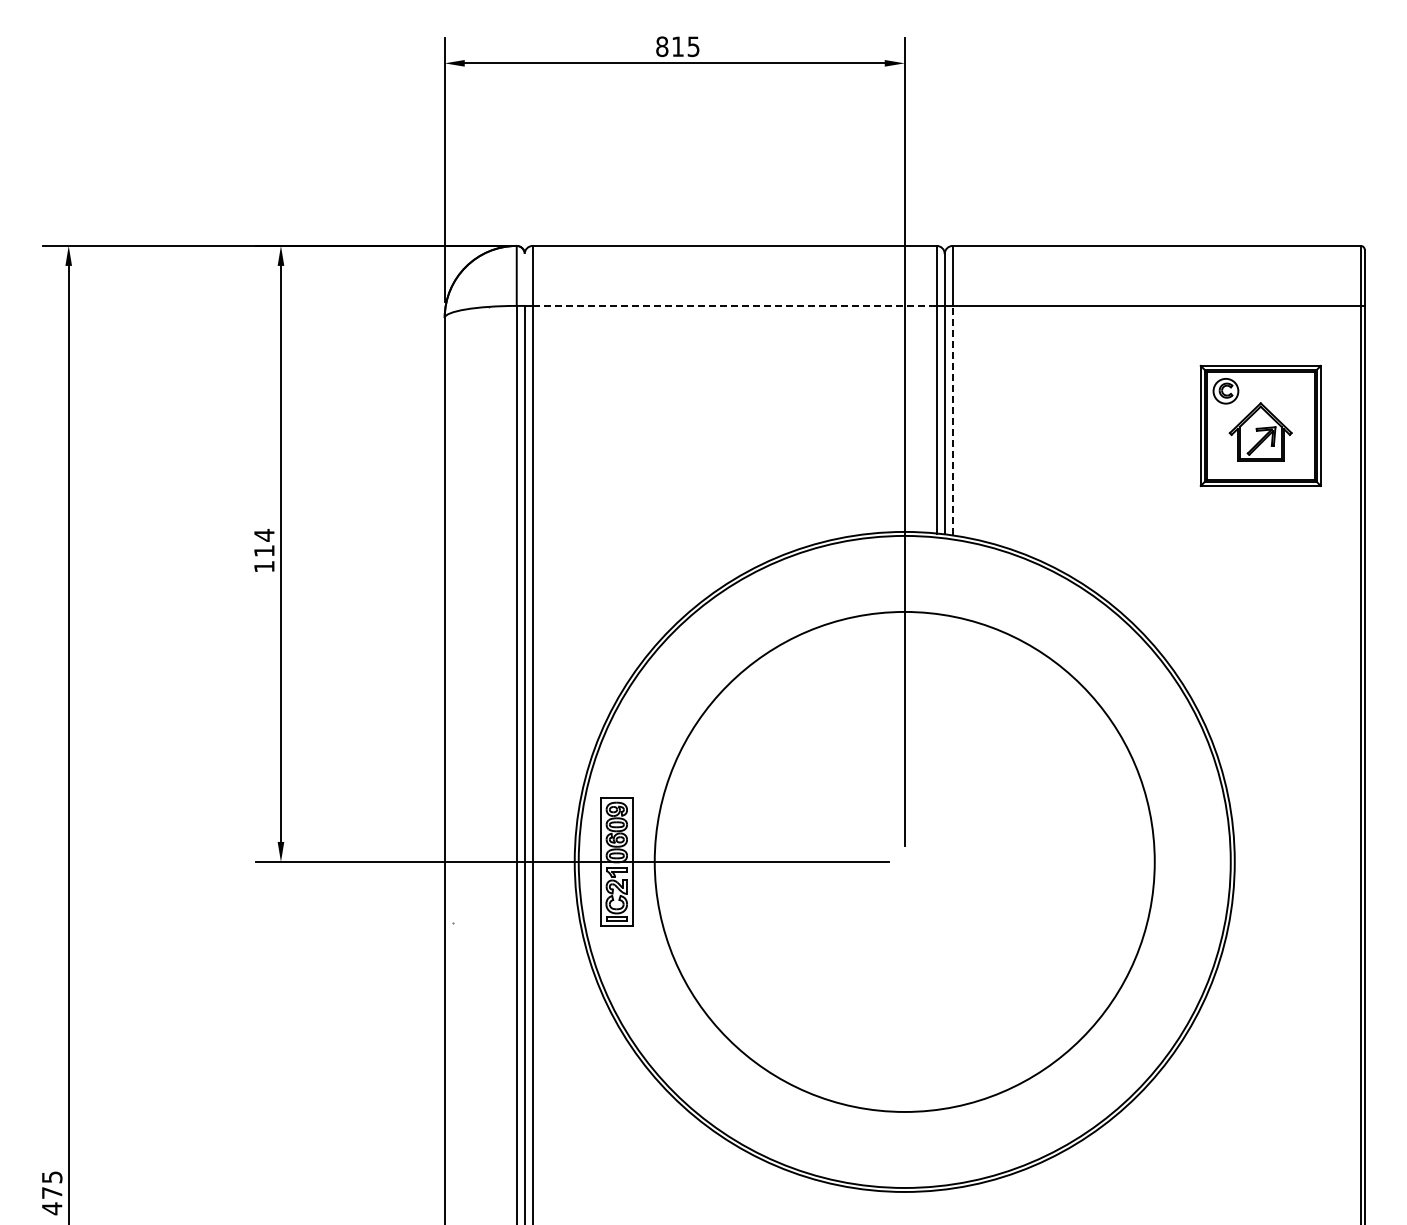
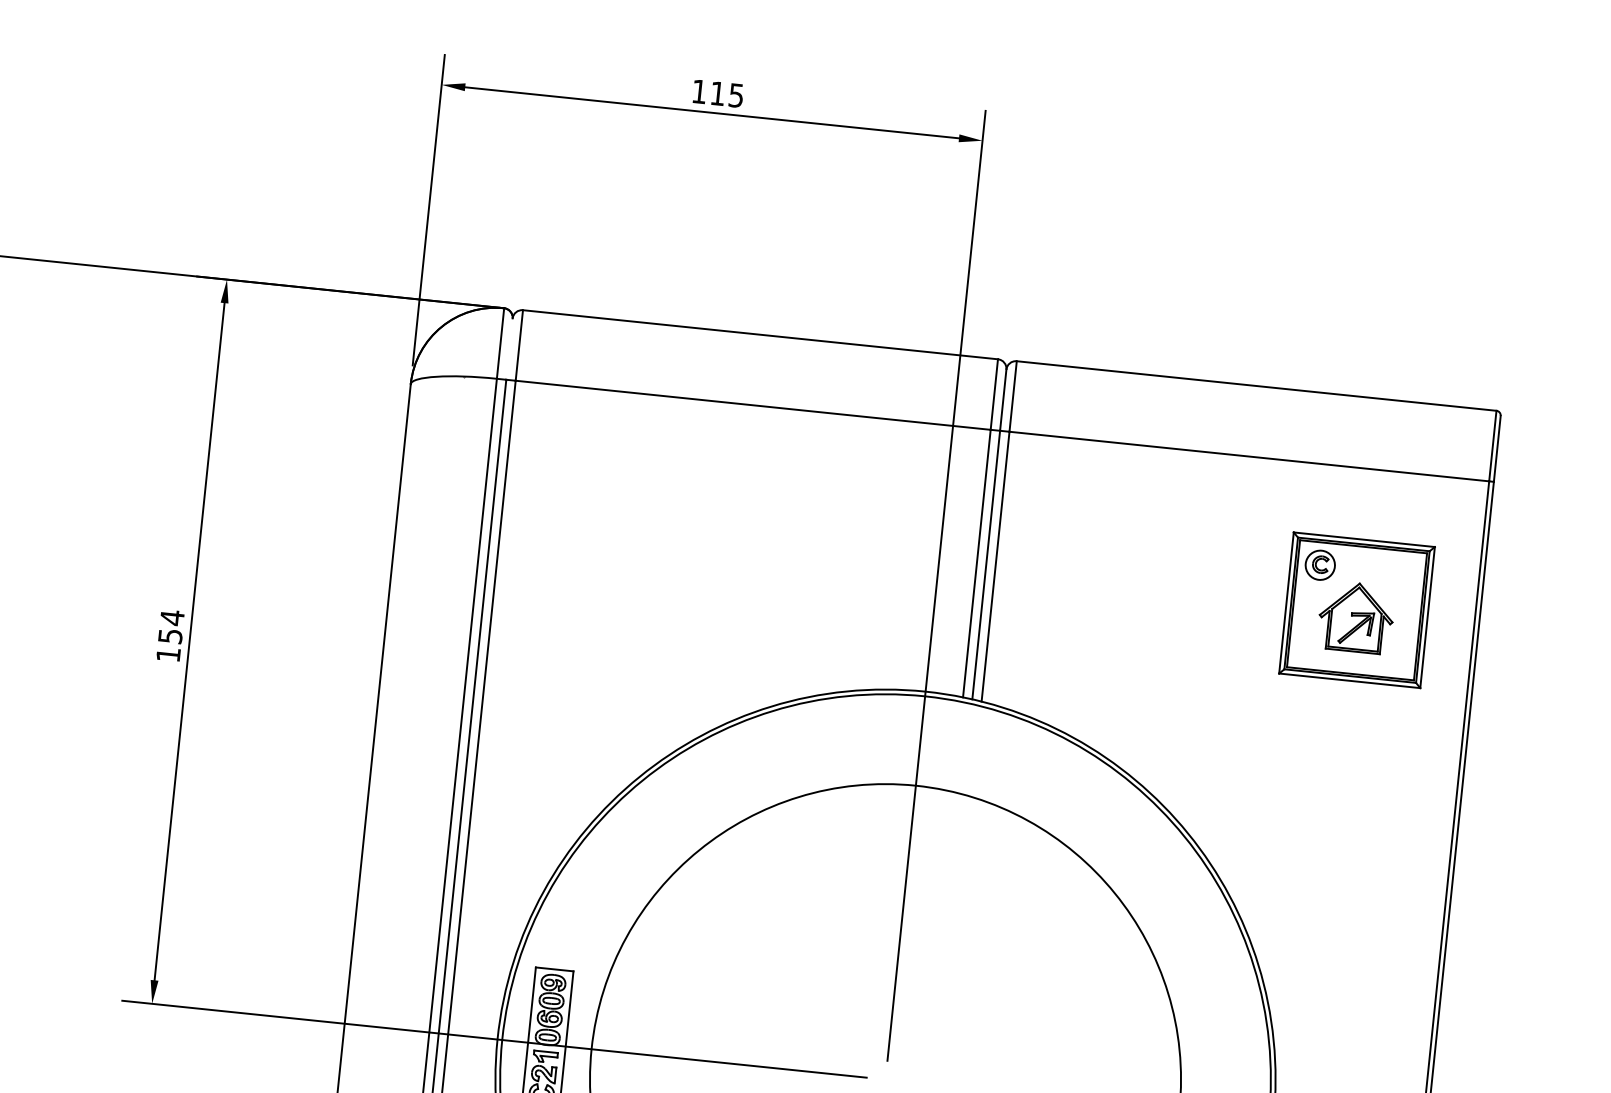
text: (662, 46) -> (699, 91), 815 -> 115
line: (735, 305) -> (754, 404), dashed -> solid
line: (952, 420) -> (995, 566), dashed -> solid
text: (264, 550) -> (170, 635), 114 -> 154

